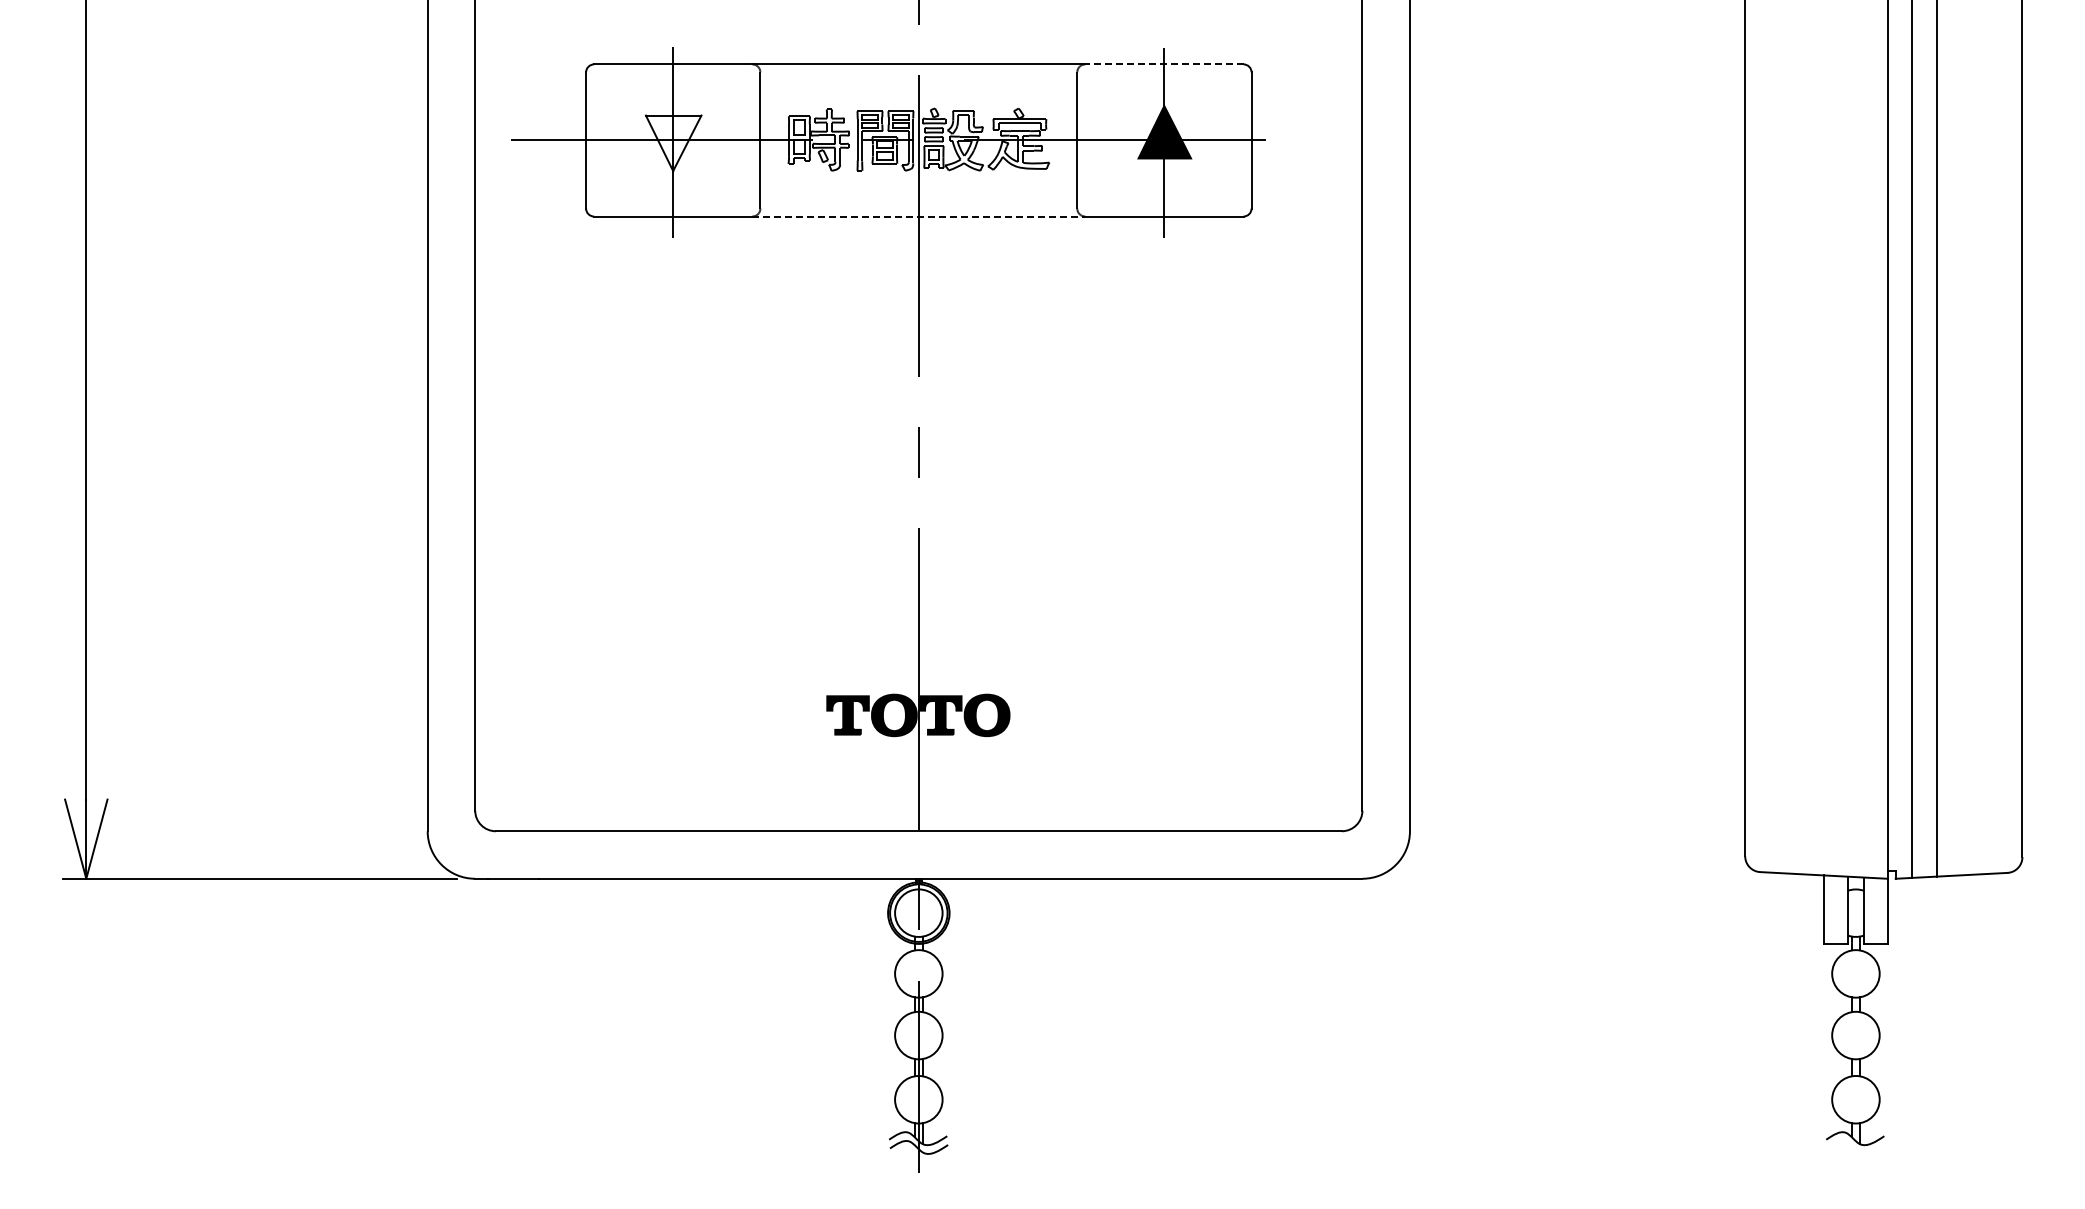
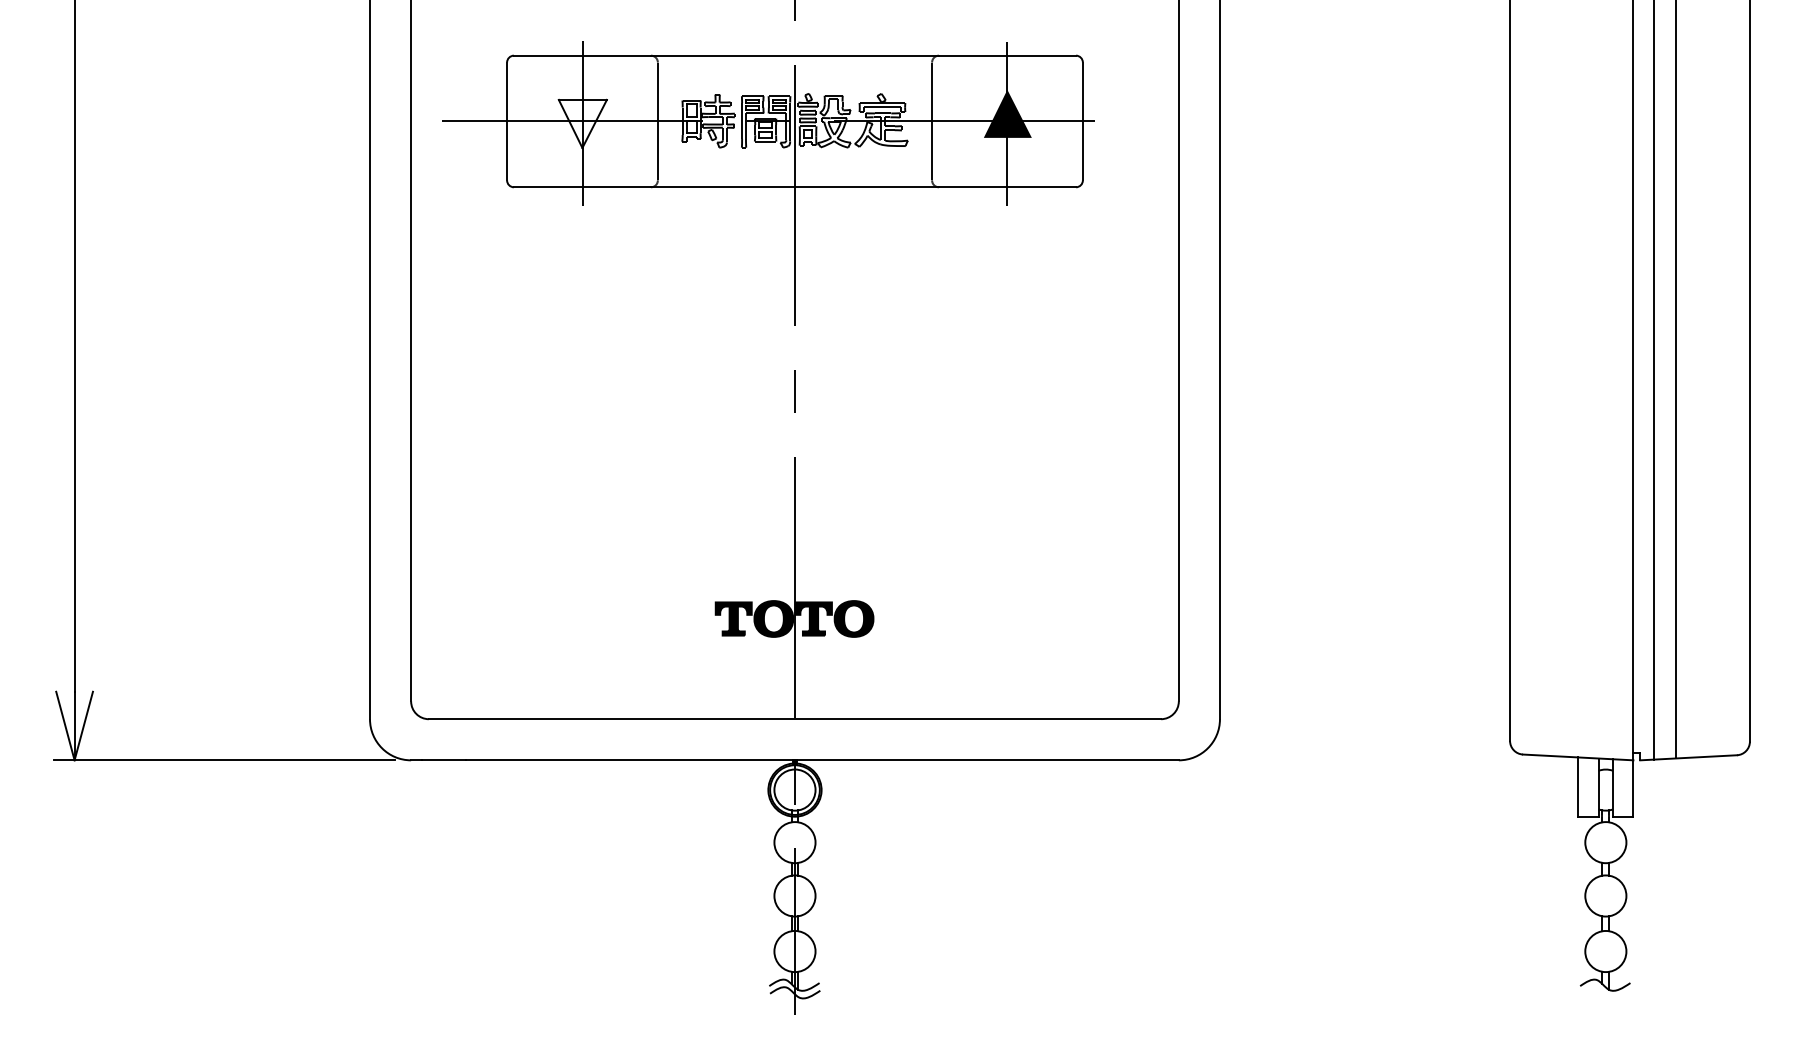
line: (1163, 64) -> (1006, 55), dashed -> solid
line: (919, 216) -> (795, 187), dashed -> solid

